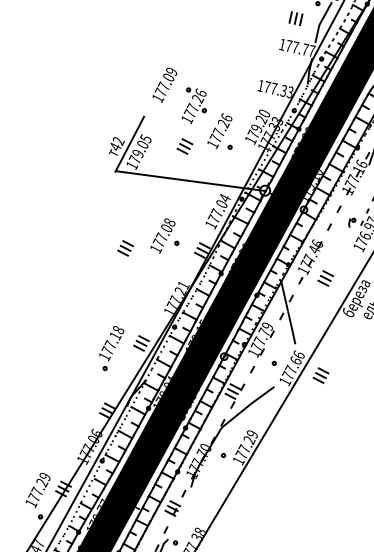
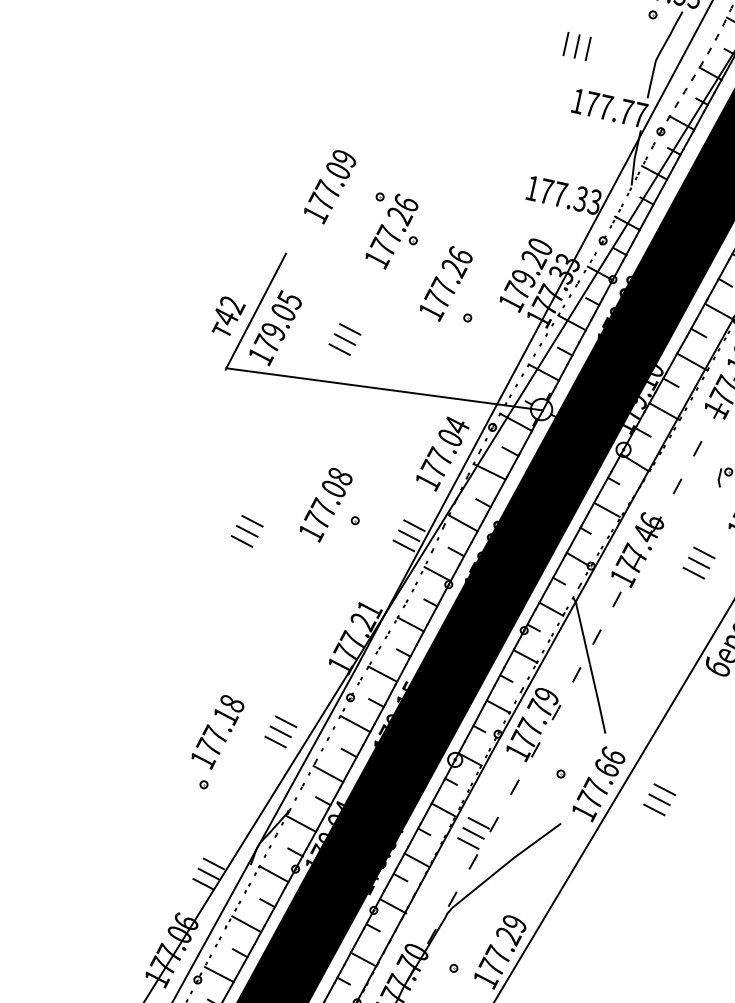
part: (295, 18) -> (576, 46), moved
part: (184, 146) -> (343, 339), moved
part: (325, 278) -> (698, 563), moved

